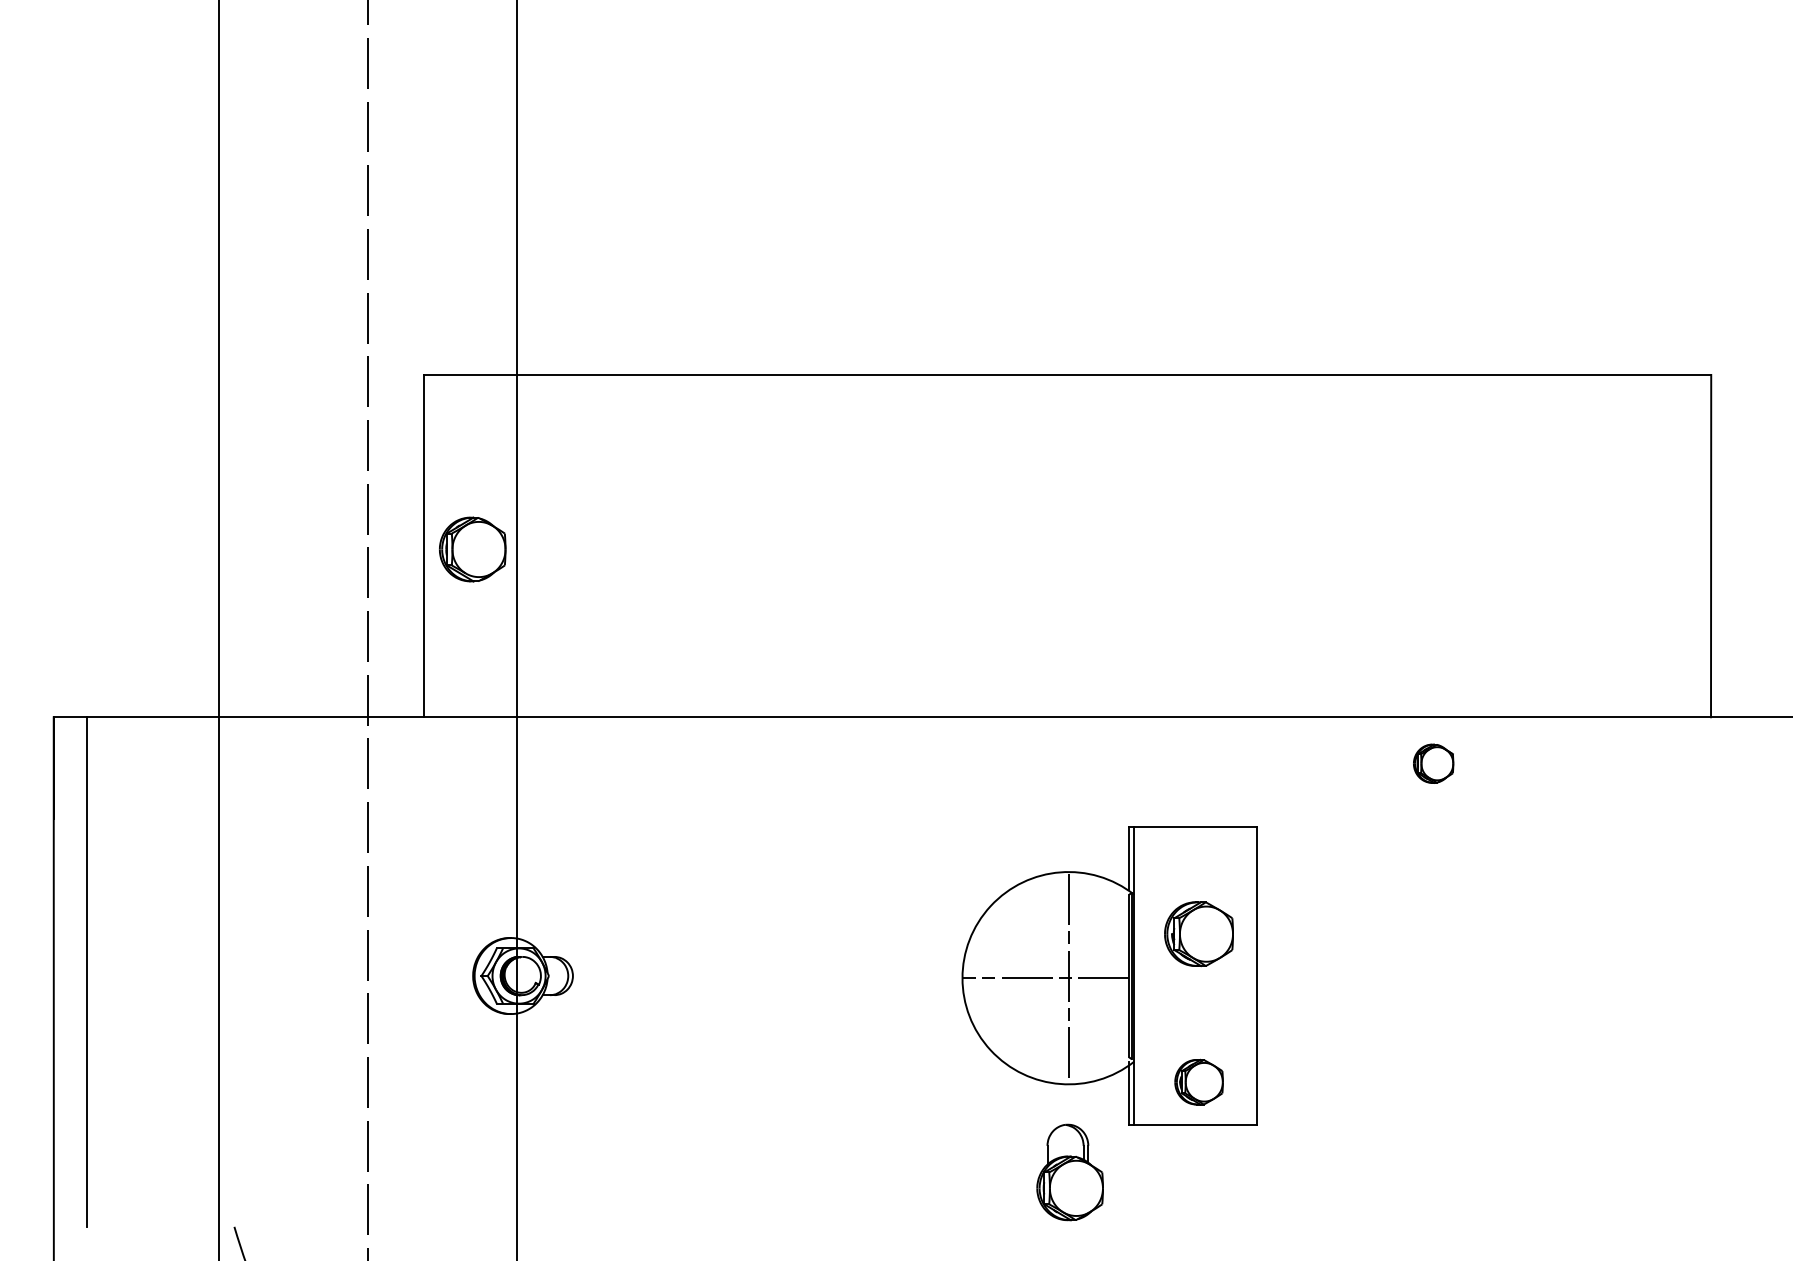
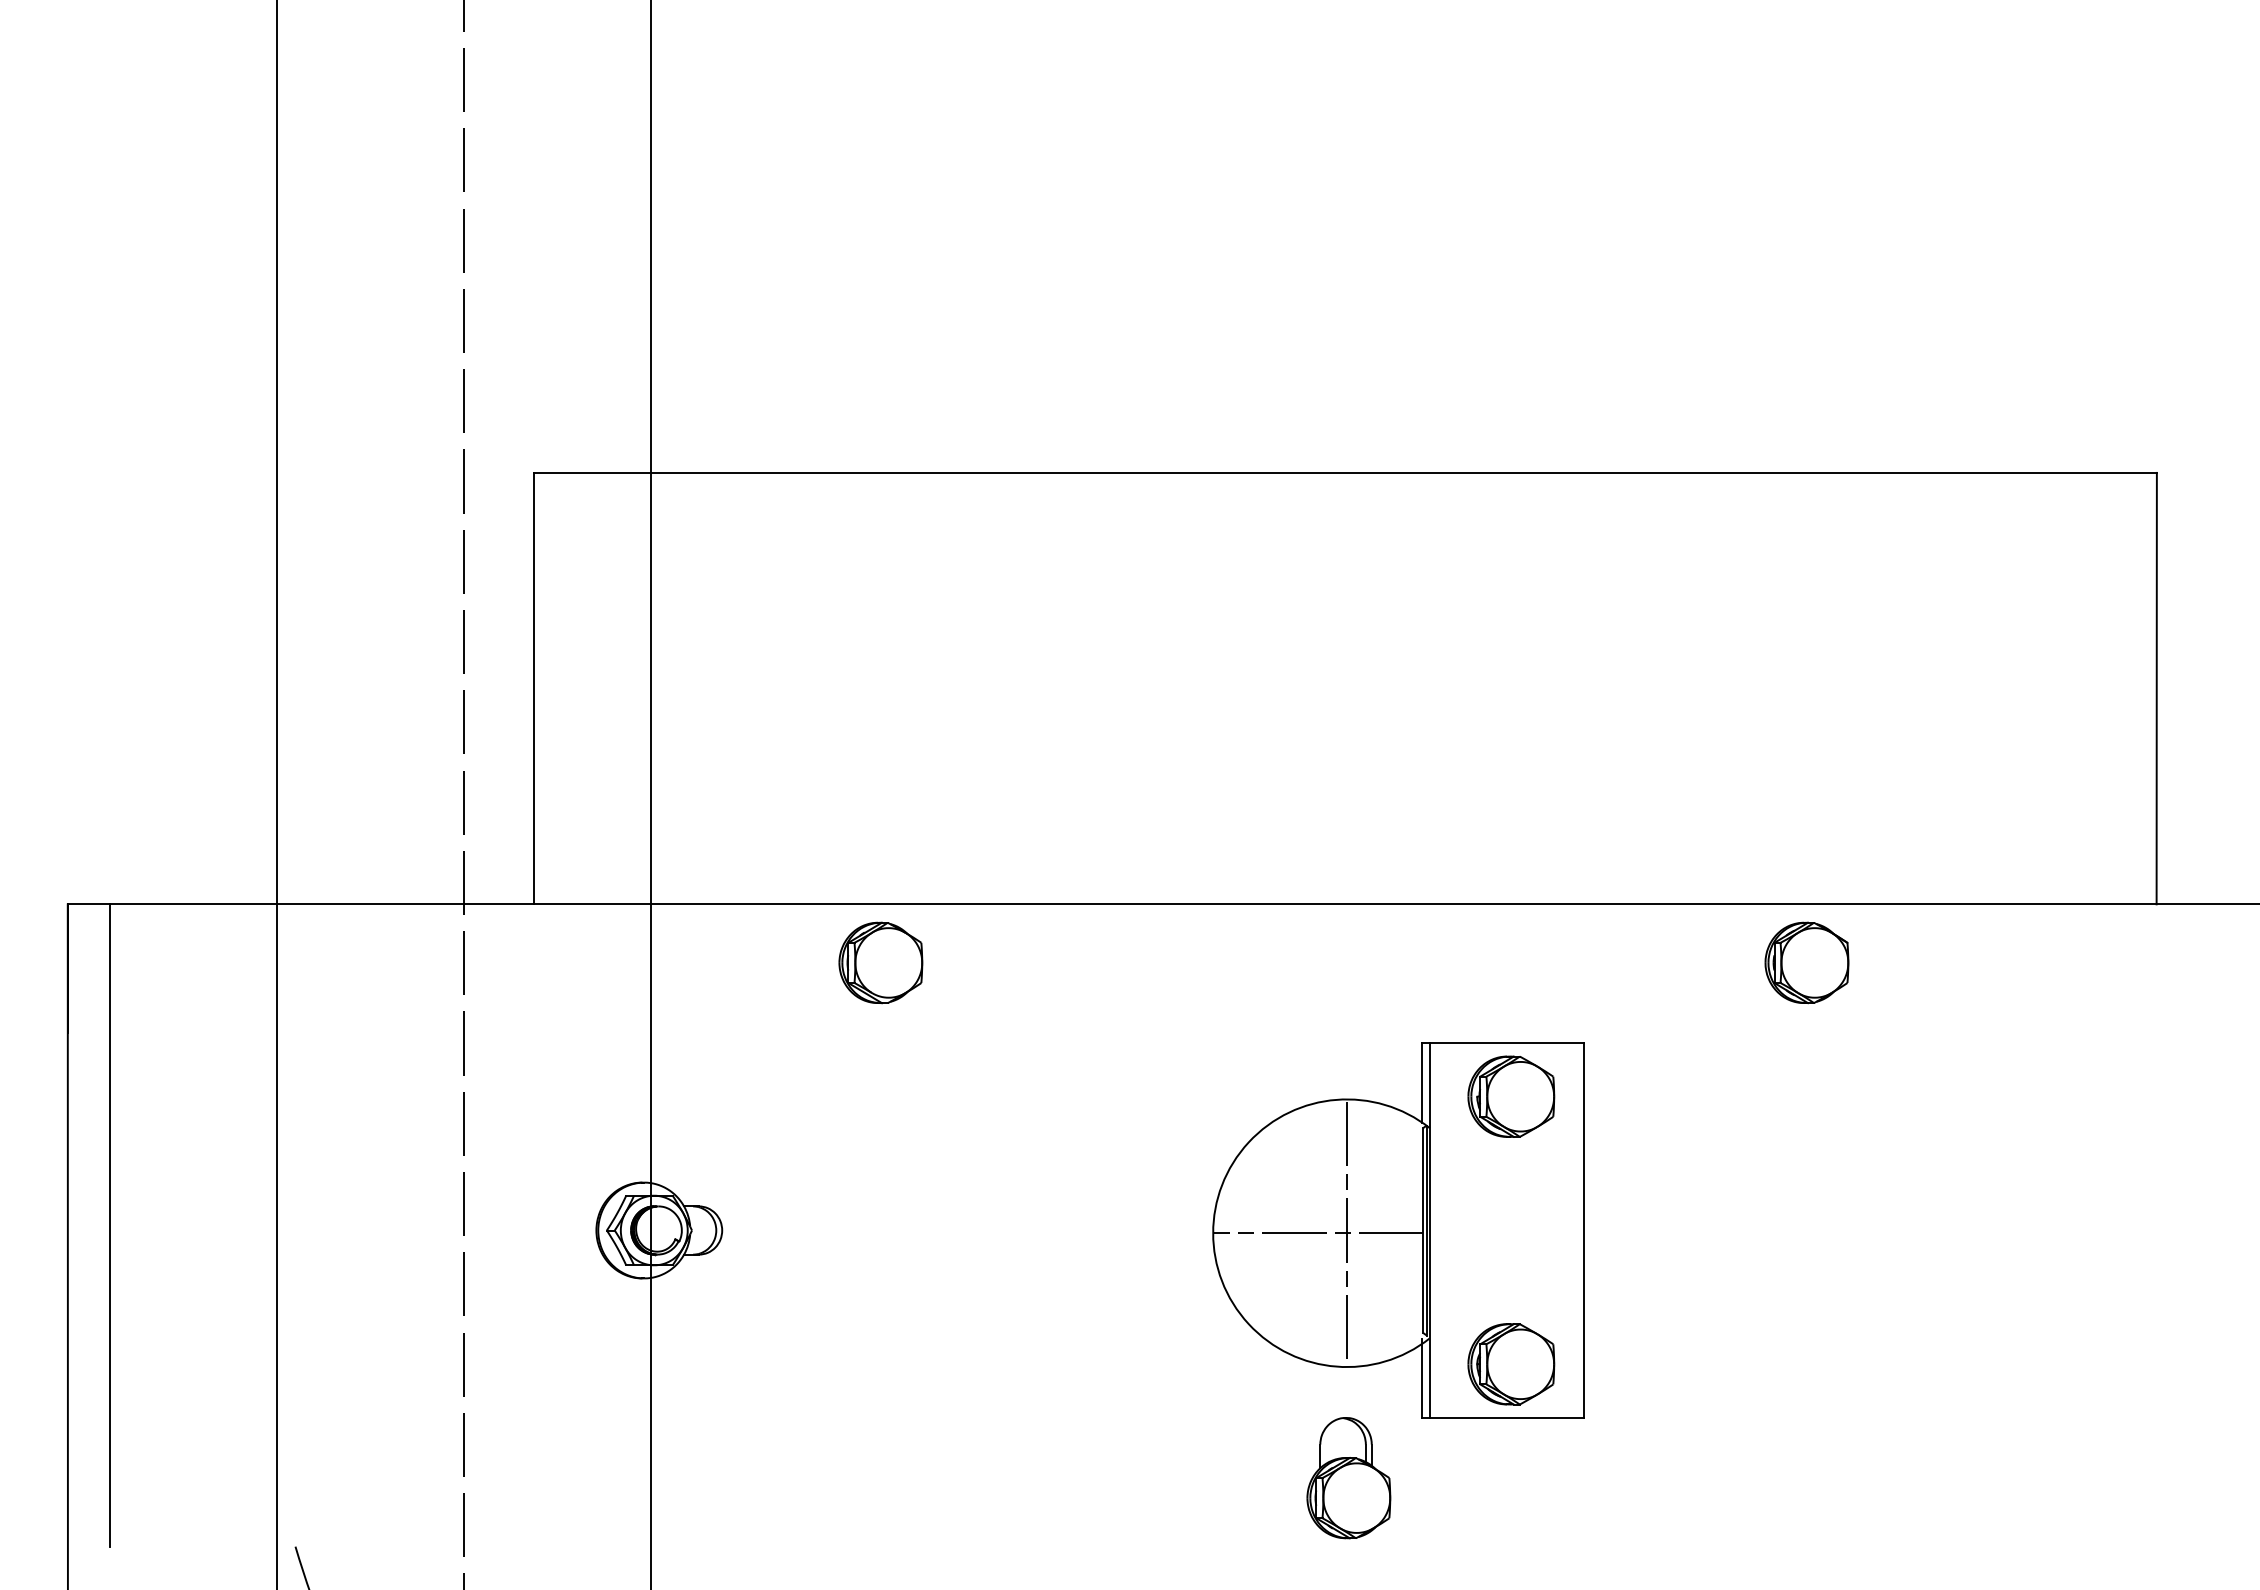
part: (472, 549) -> (880, 962), moved
part: (1433, 763) -> (1806, 962), size x1.67
part: (1199, 933) -> (1511, 1096), moved
part: (1199, 1082) -> (1511, 1364), size x1.43

